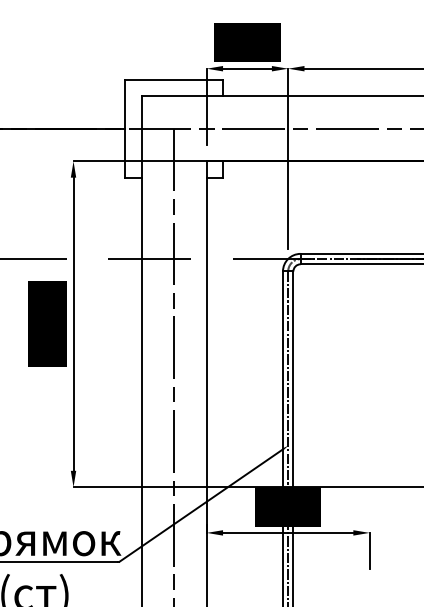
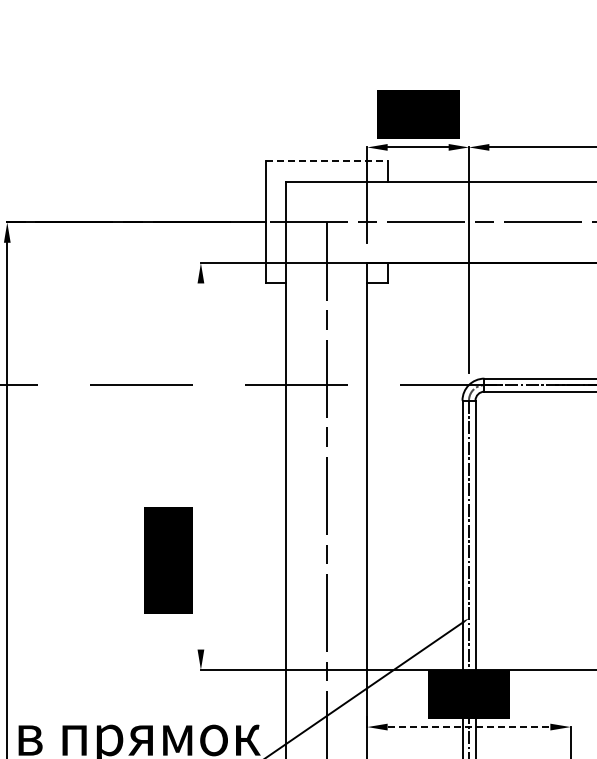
line: (174, 79) -> (327, 161), solid -> dashed
text: (47, 324) -> (168, 560), moved
line: (73, 324) -> (200, 466), removed
line: (288, 533) -> (469, 727), solid -> dashed

